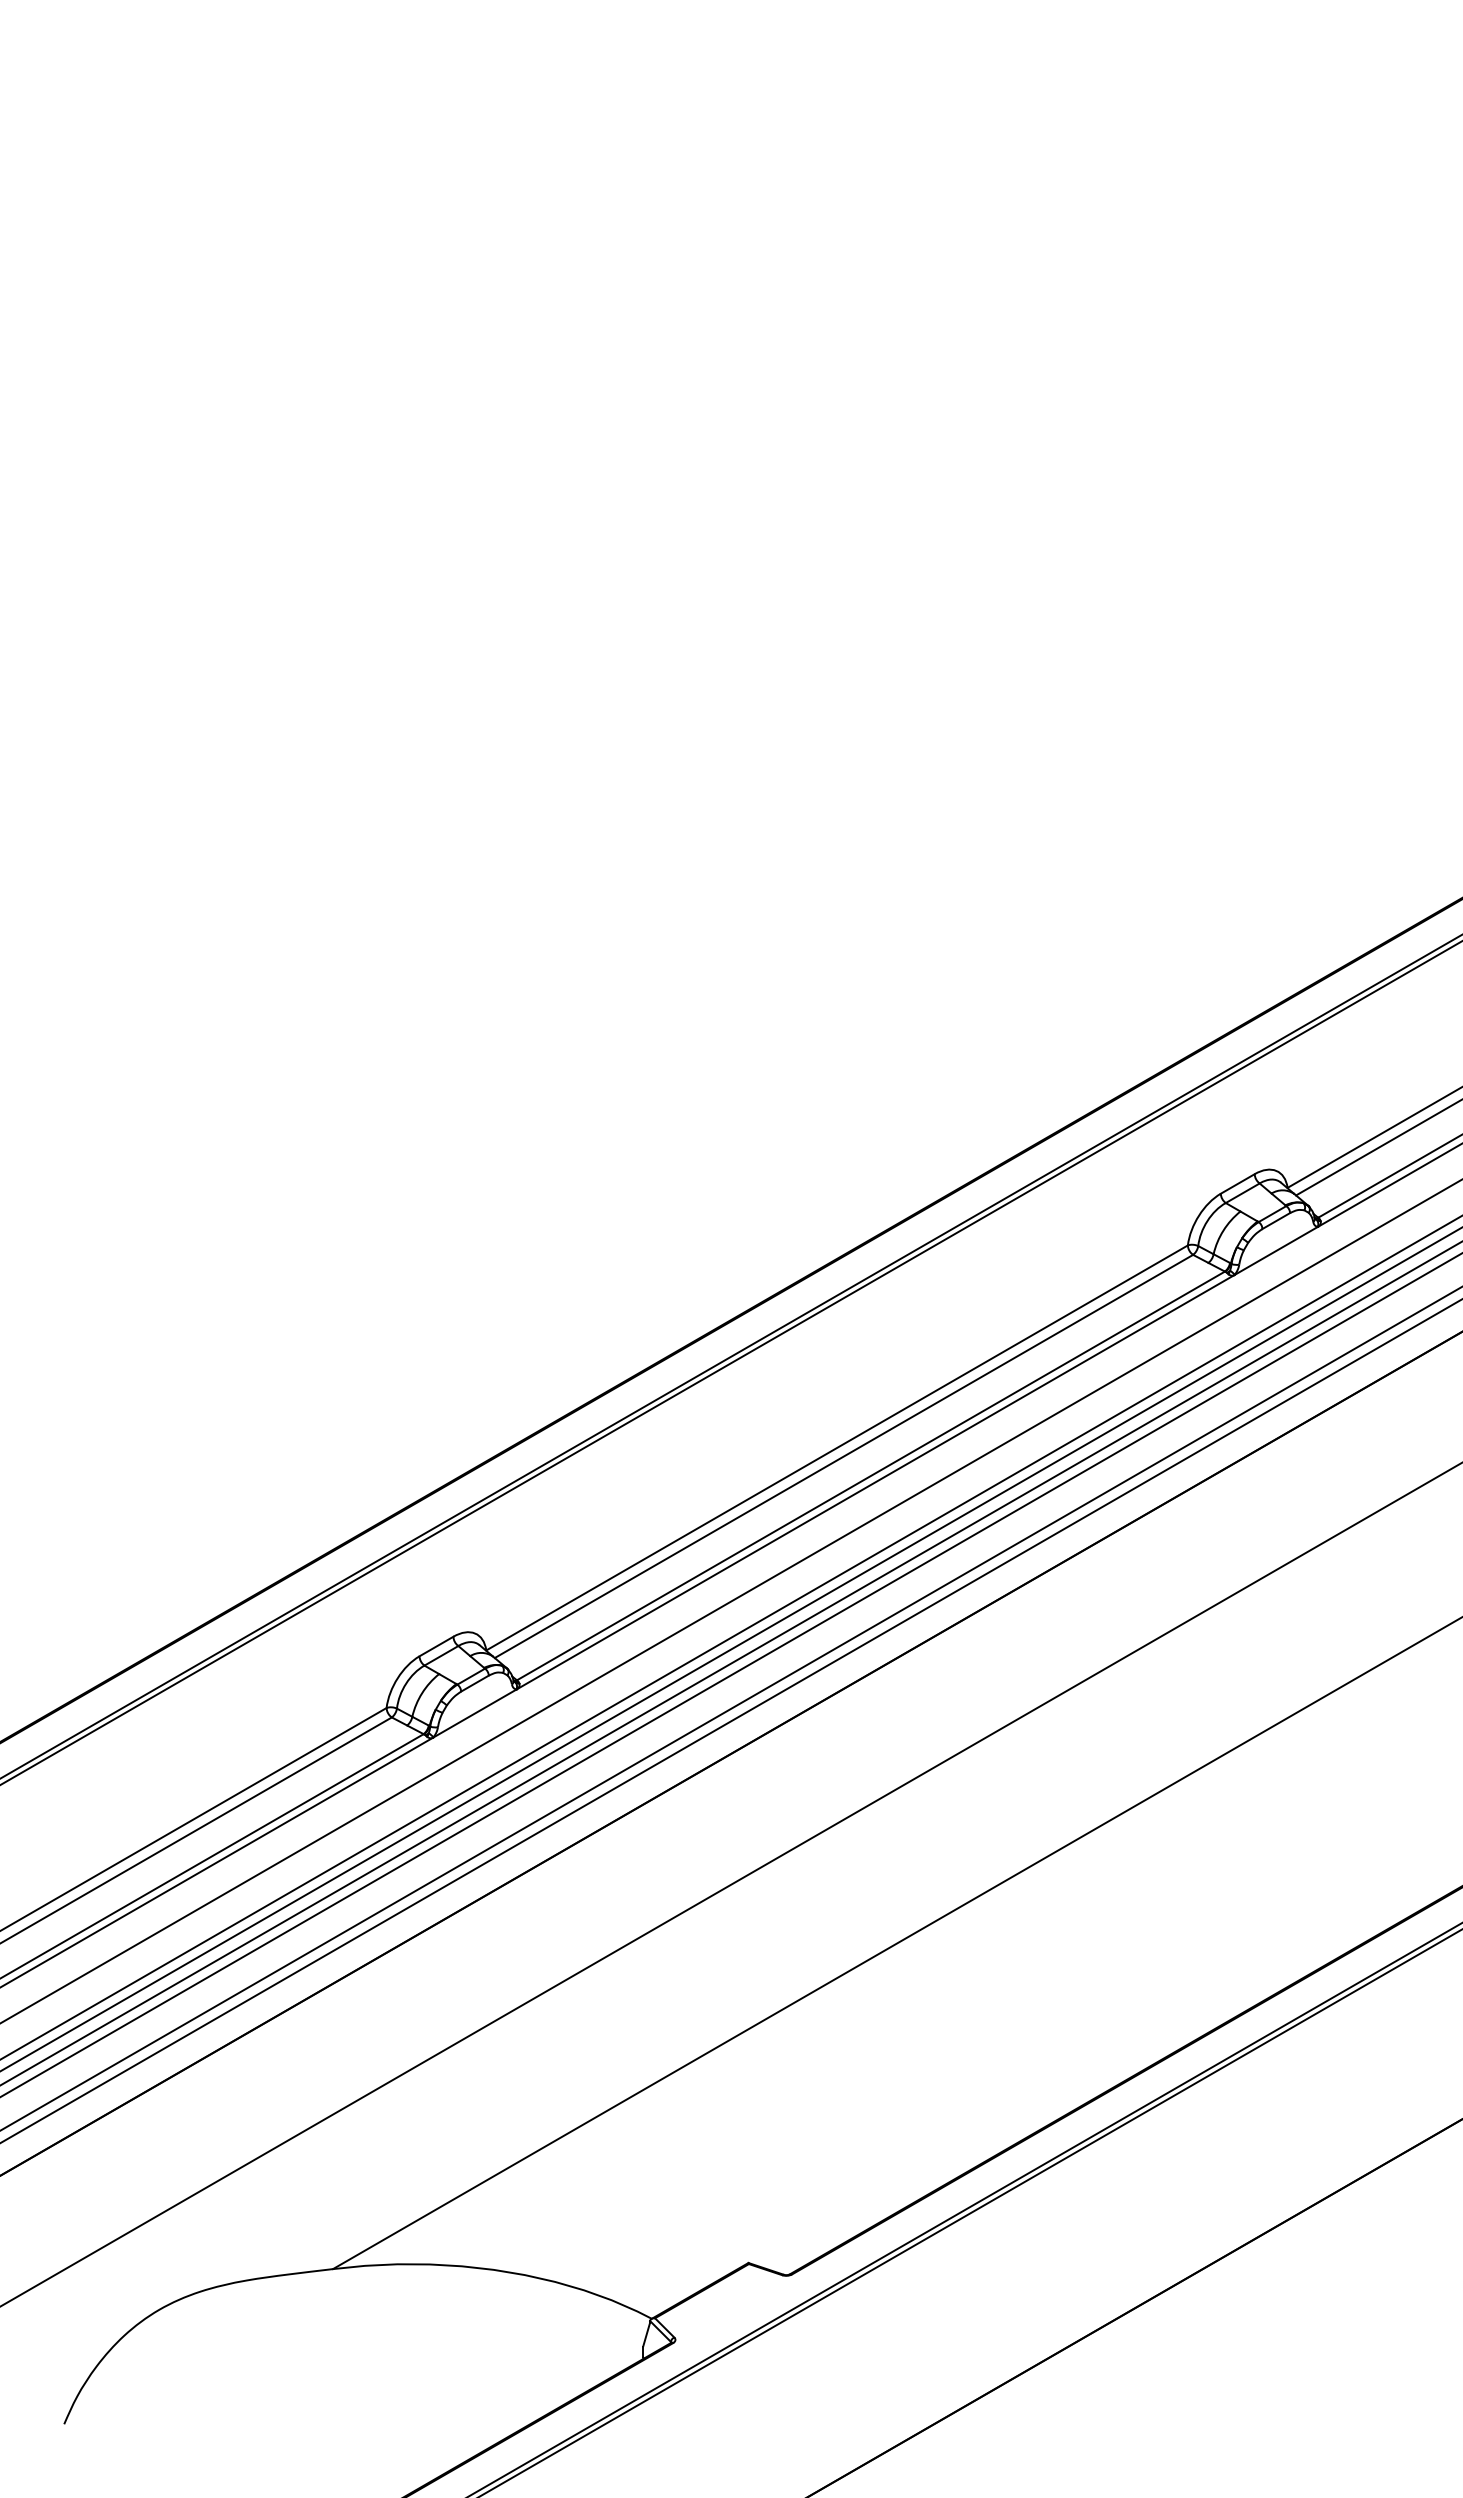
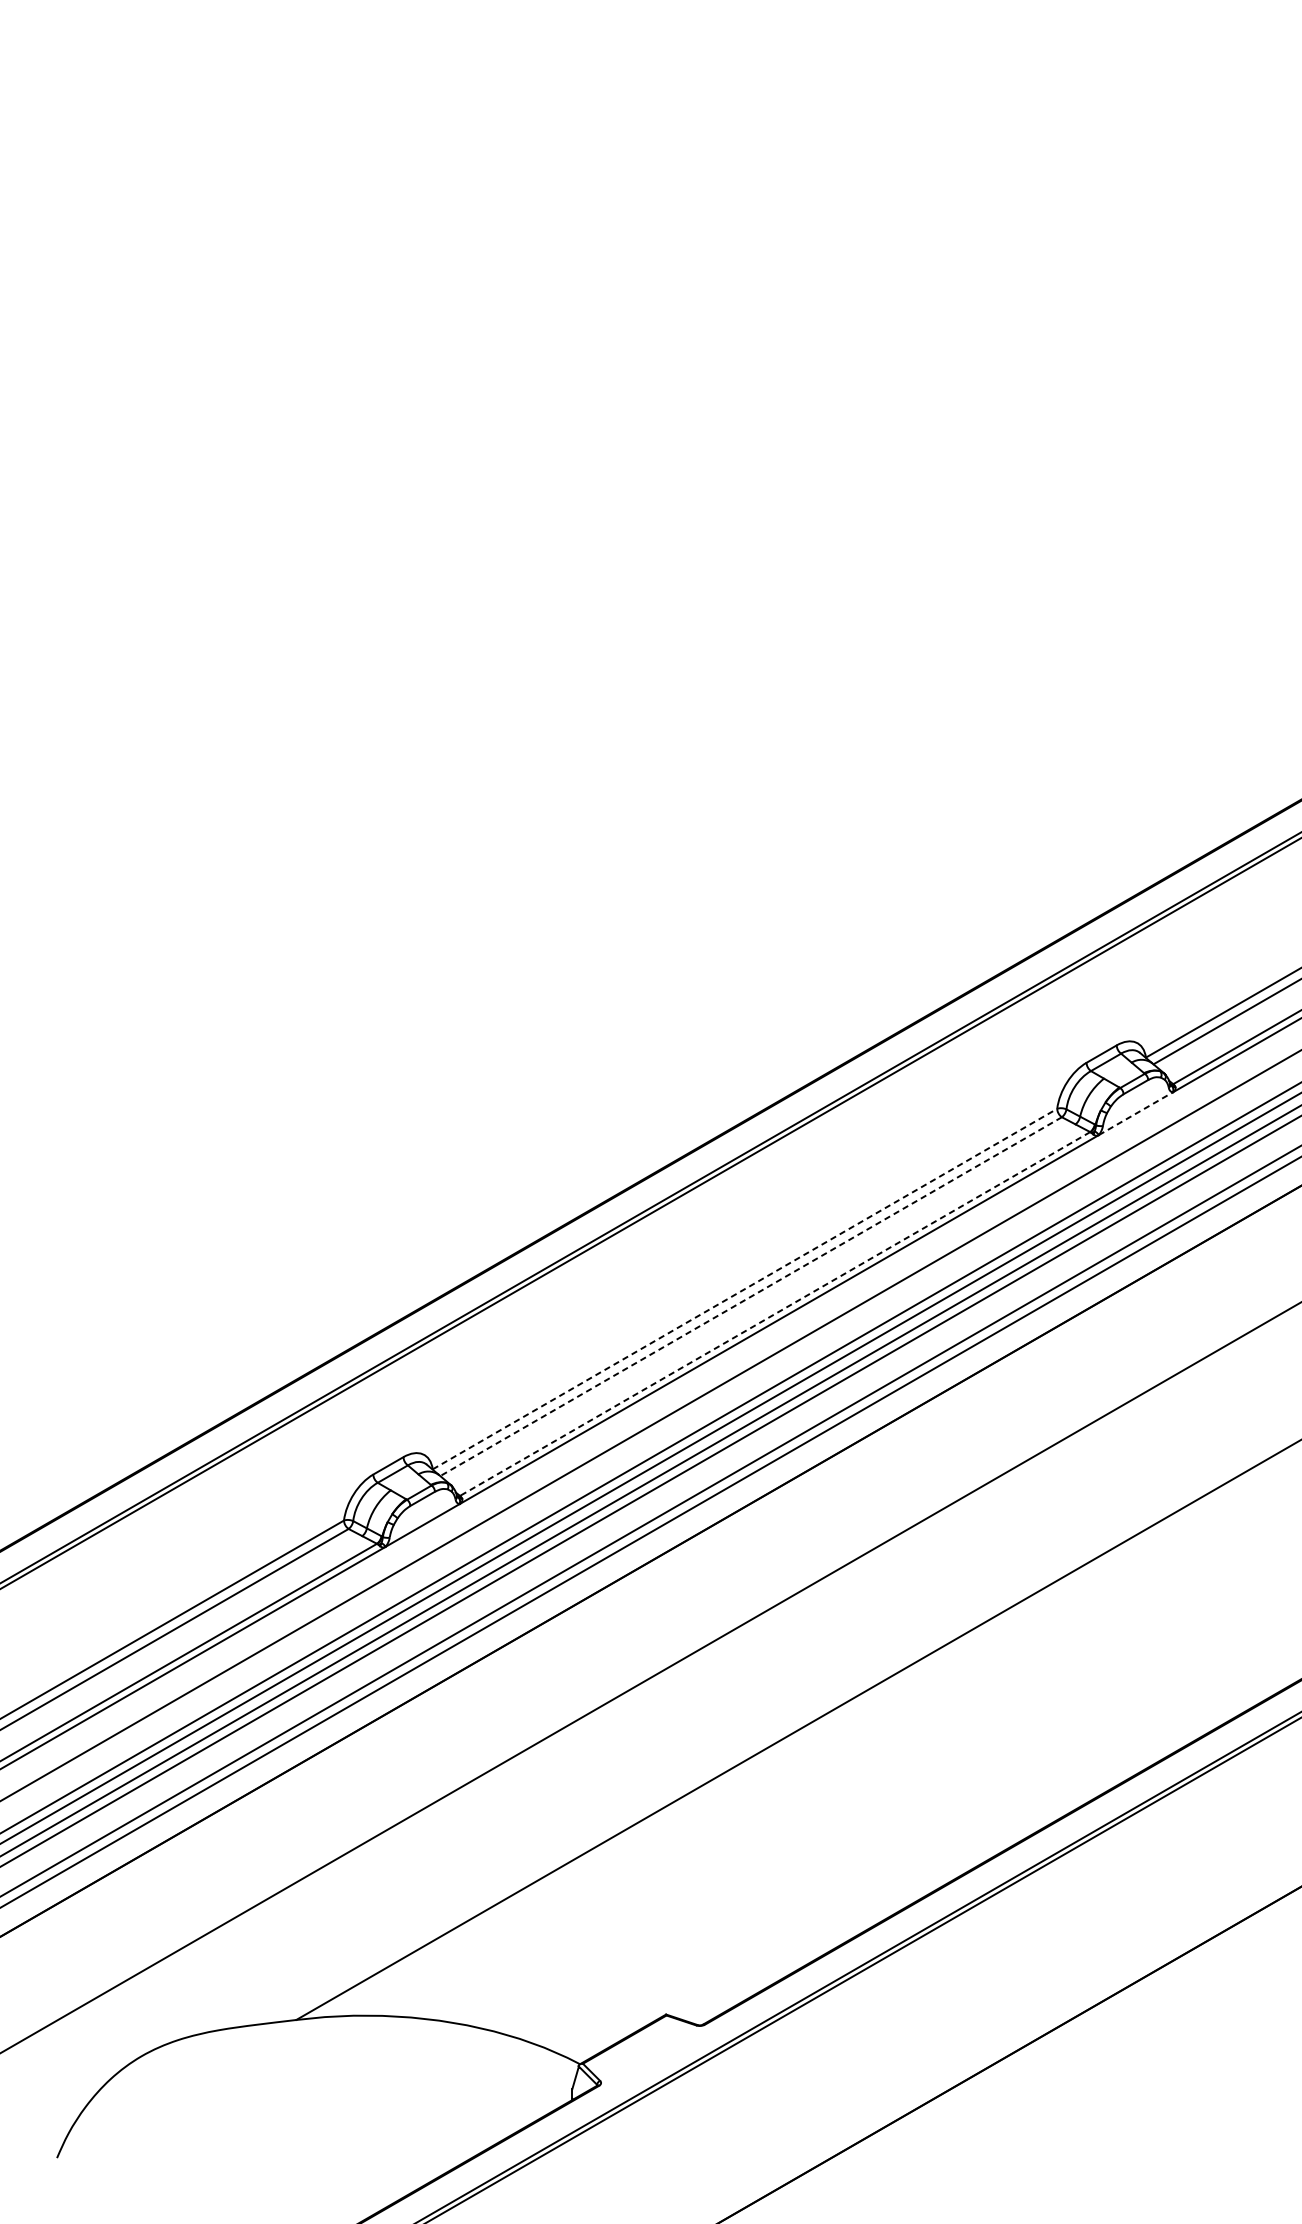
line: (1276, 1250) -> (1136, 1113), solid -> dashed
line: (837, 1447) -> (745, 1288), solid -> dashed
line: (843, 1456) -> (750, 1296), solid -> dashed
line: (870, 1475) -> (774, 1313), solid -> dashed

